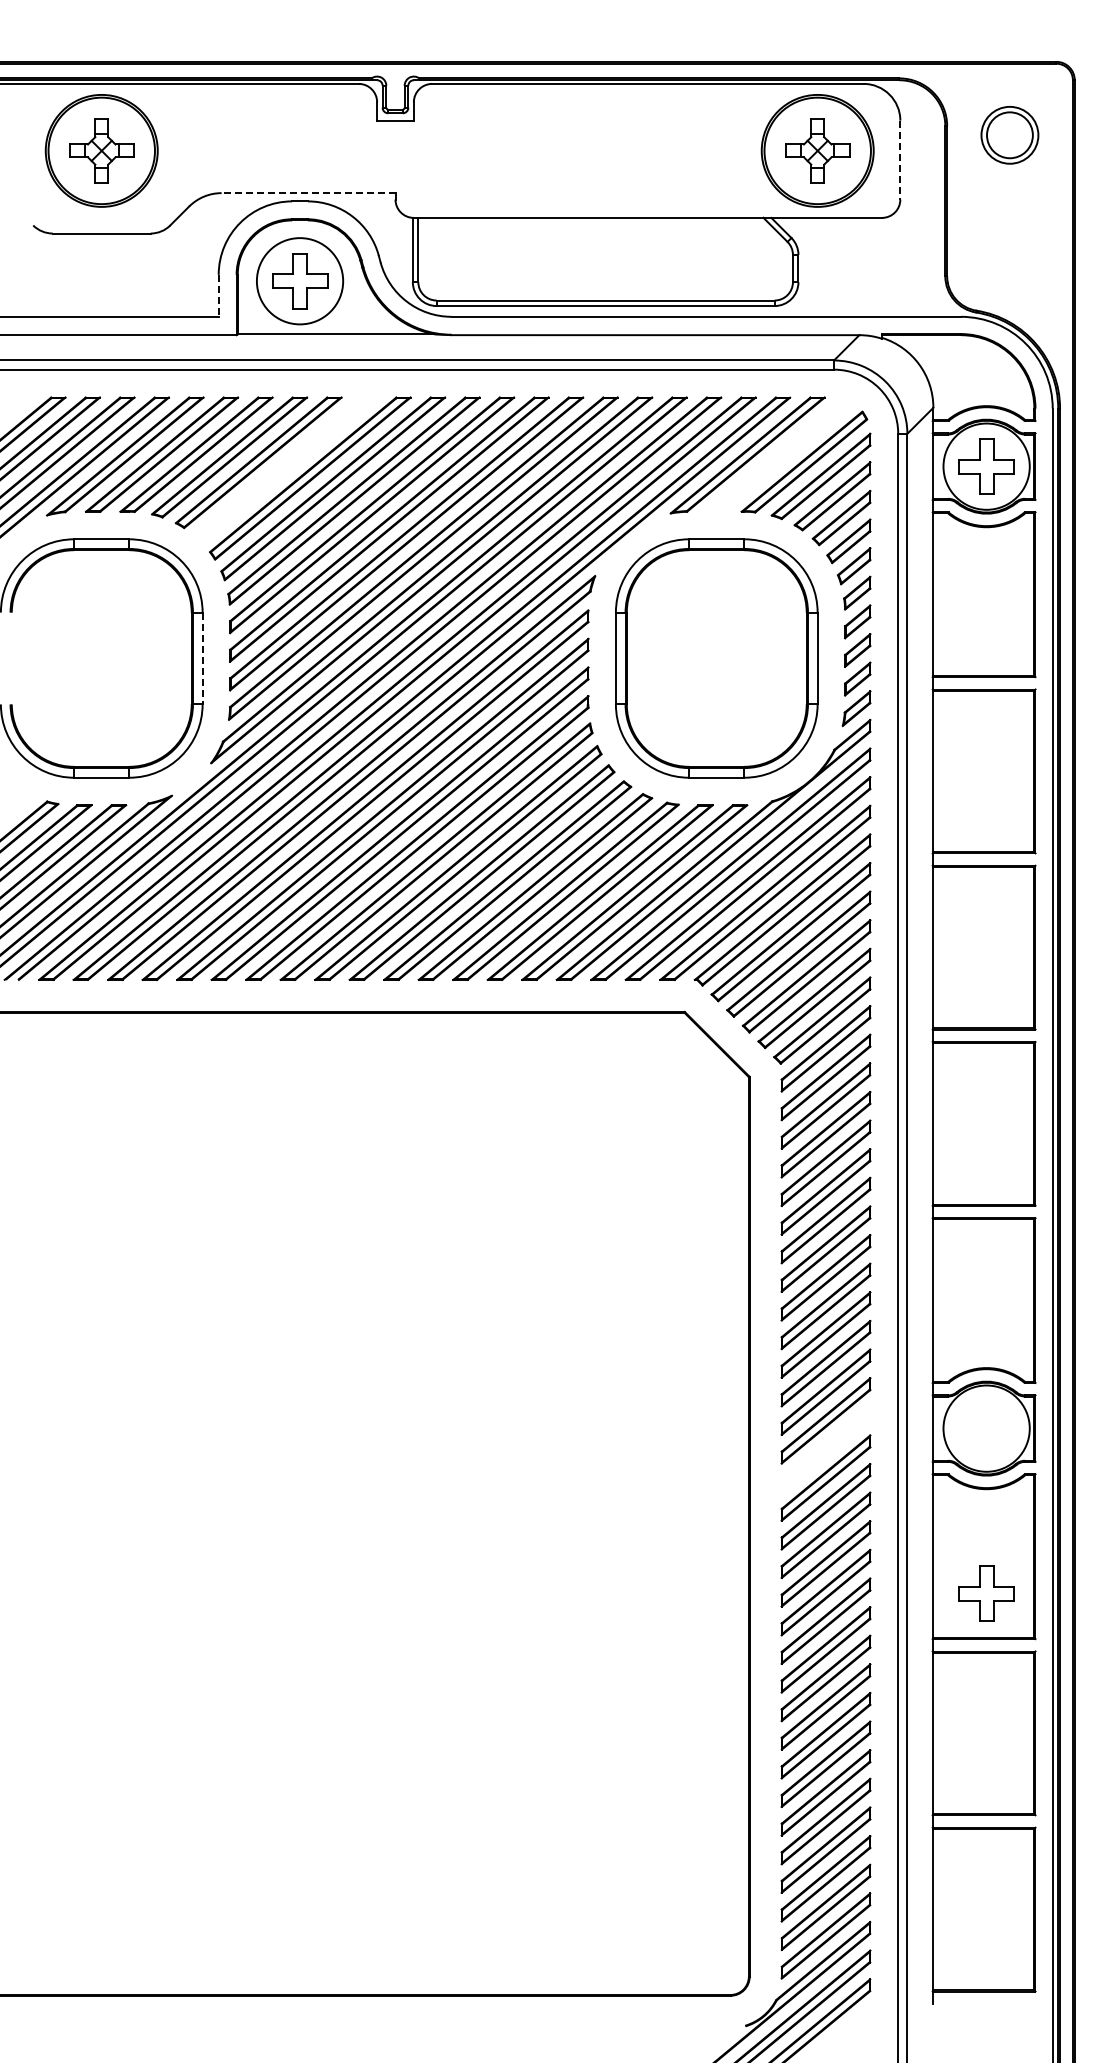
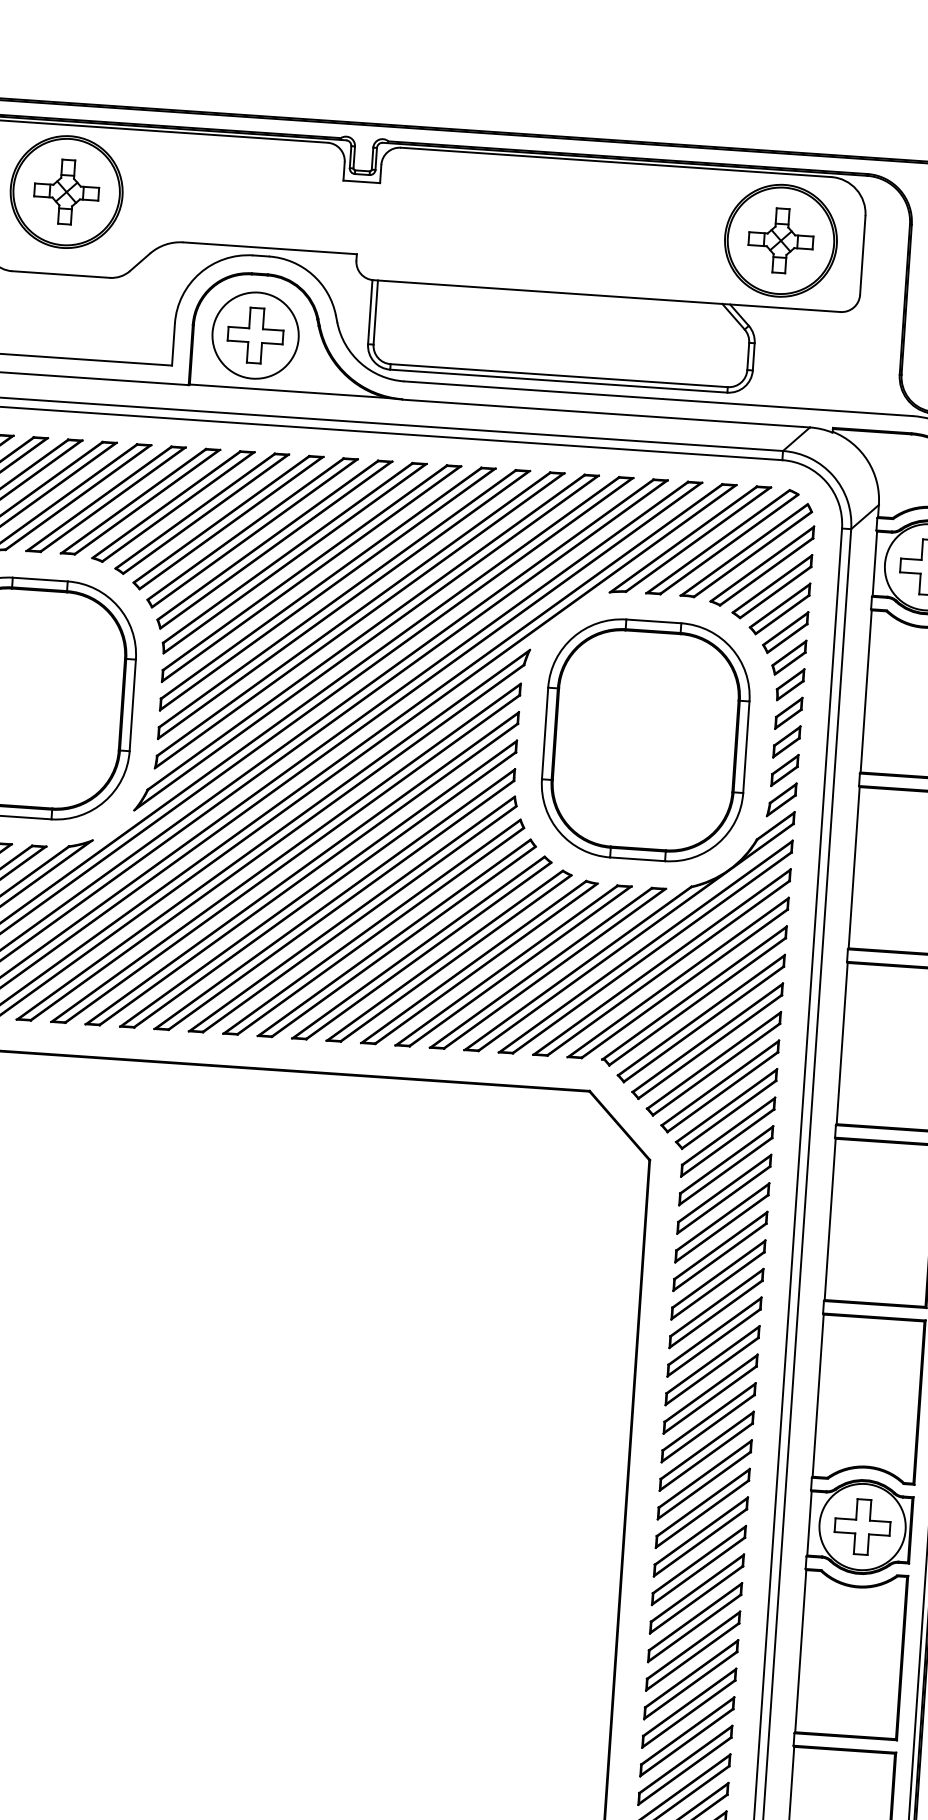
line: (900, 160) -> (862, 255), dashed -> solid
line: (308, 193) -> (270, 248), dashed -> solid
line: (218, 295) -> (173, 344), dashed -> solid
part: (779, 454) -> (722, 541), added
part: (285, 469) -> (228, 522), added
line: (202, 658) -> (132, 705), dashed -> solid
part: (825, 1449) -> (700, 1536), added
part: (986, 1593) -> (862, 1526), moved

